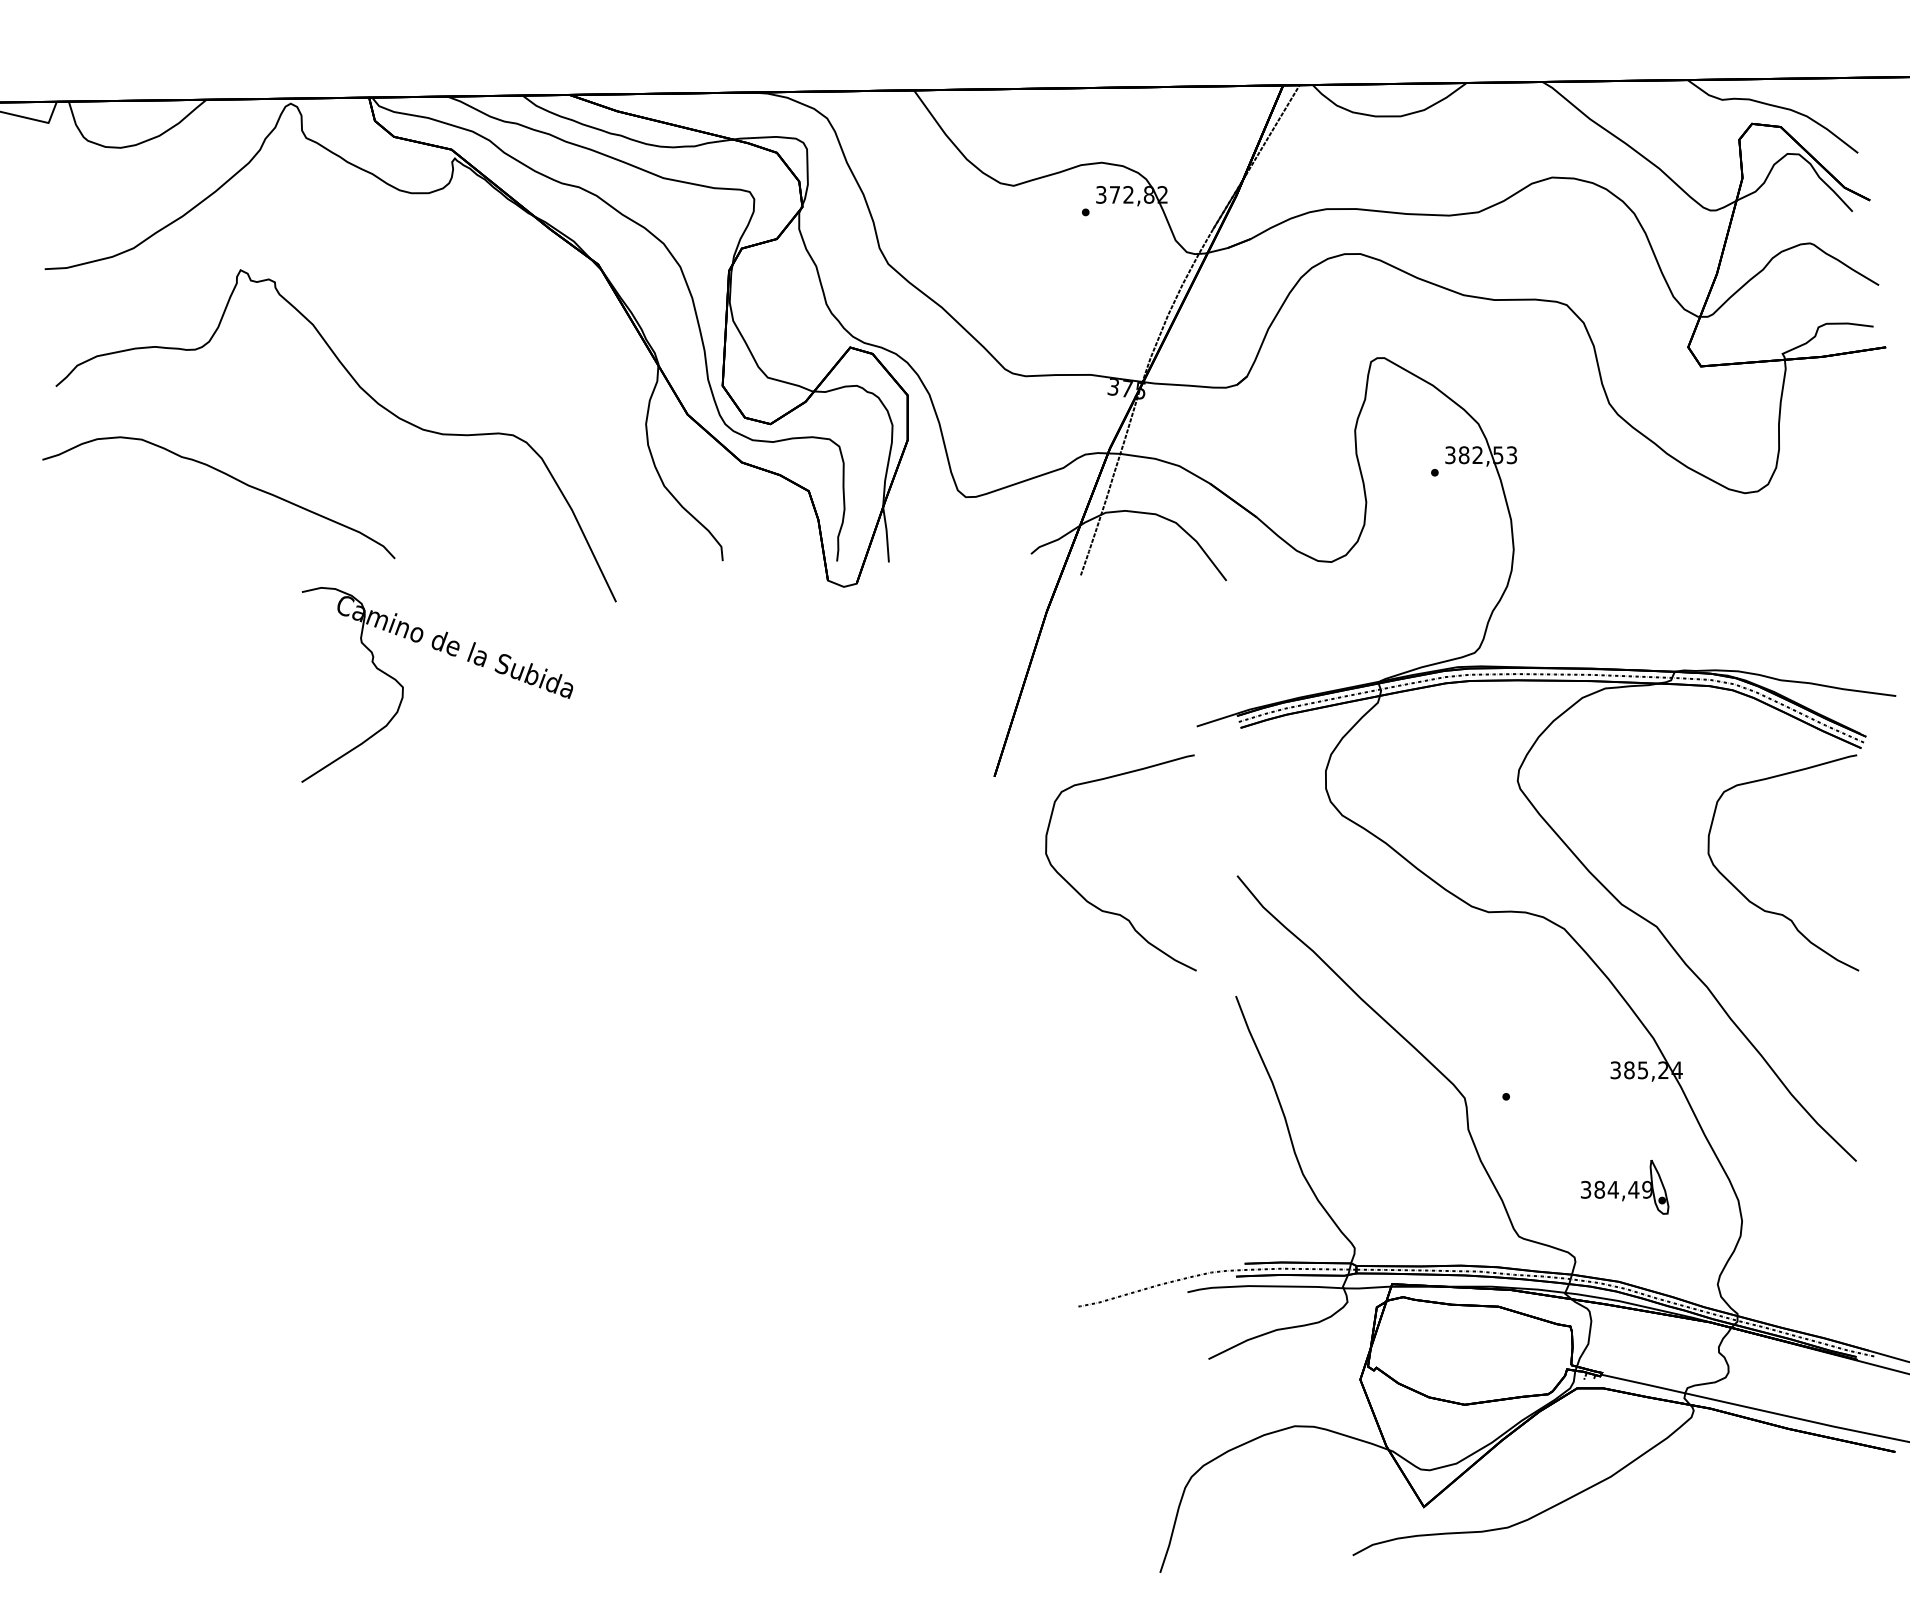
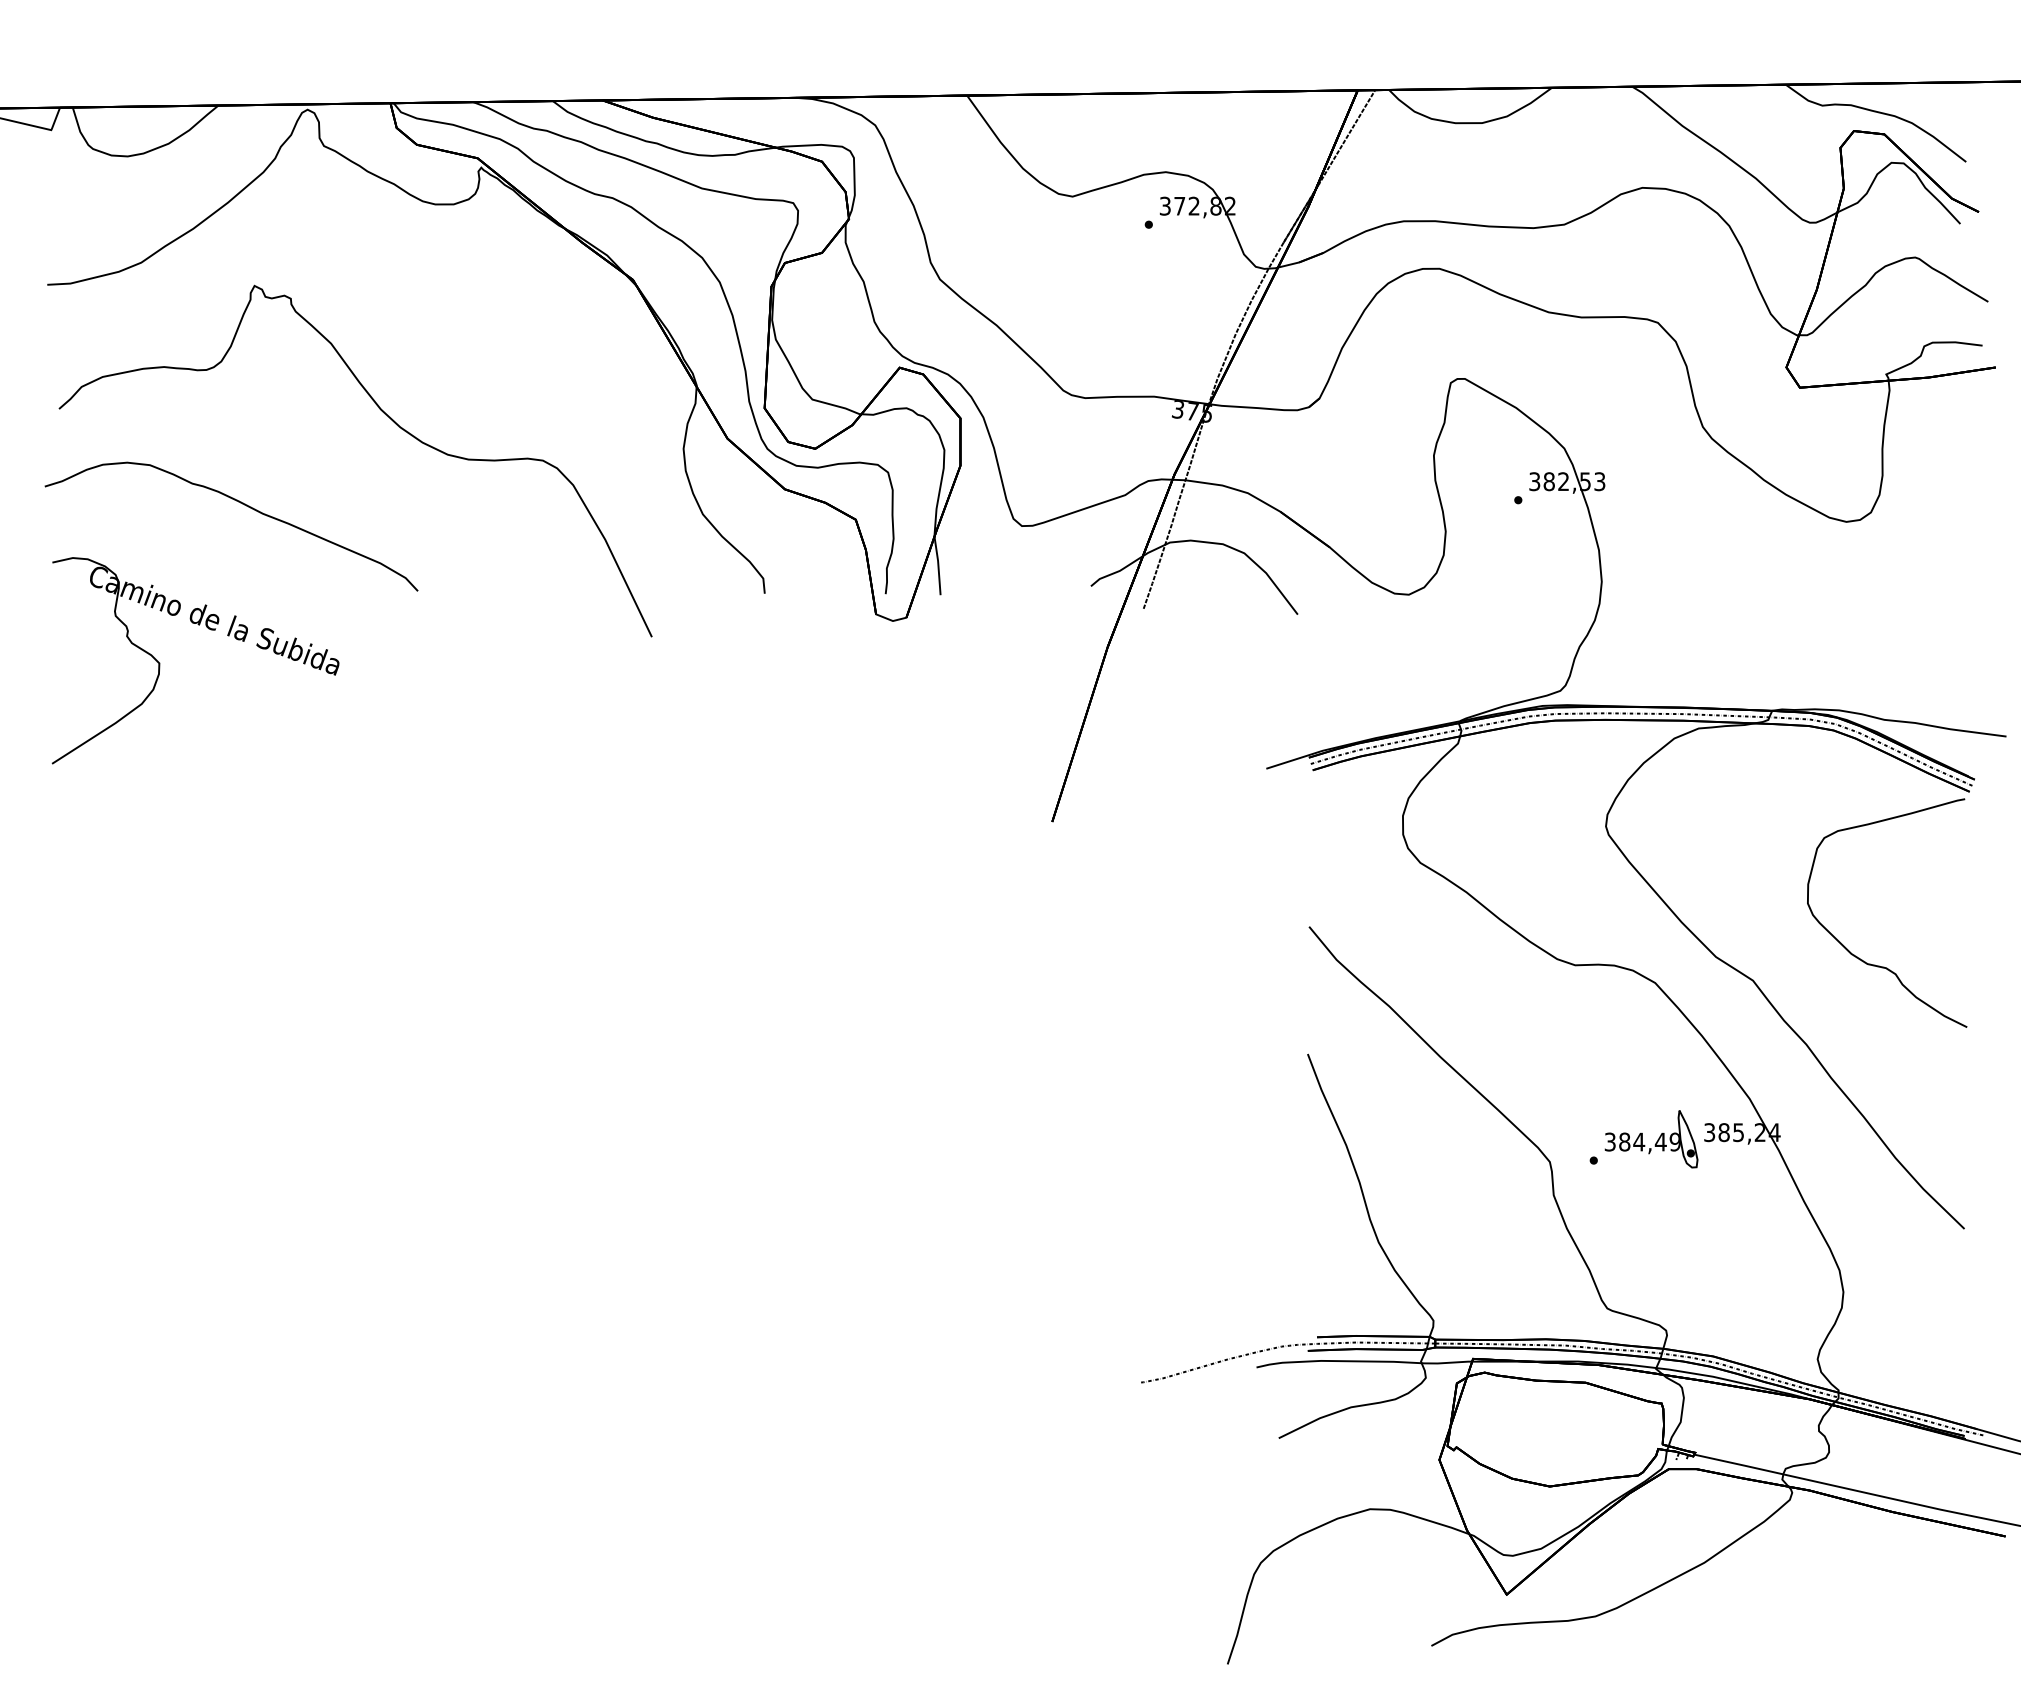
part: (449, 655) -> (208, 629), moved
curve: (1094, 904) -> (1158, 957), removed
part: (1625, 1187) -> (1651, 1139), moved

